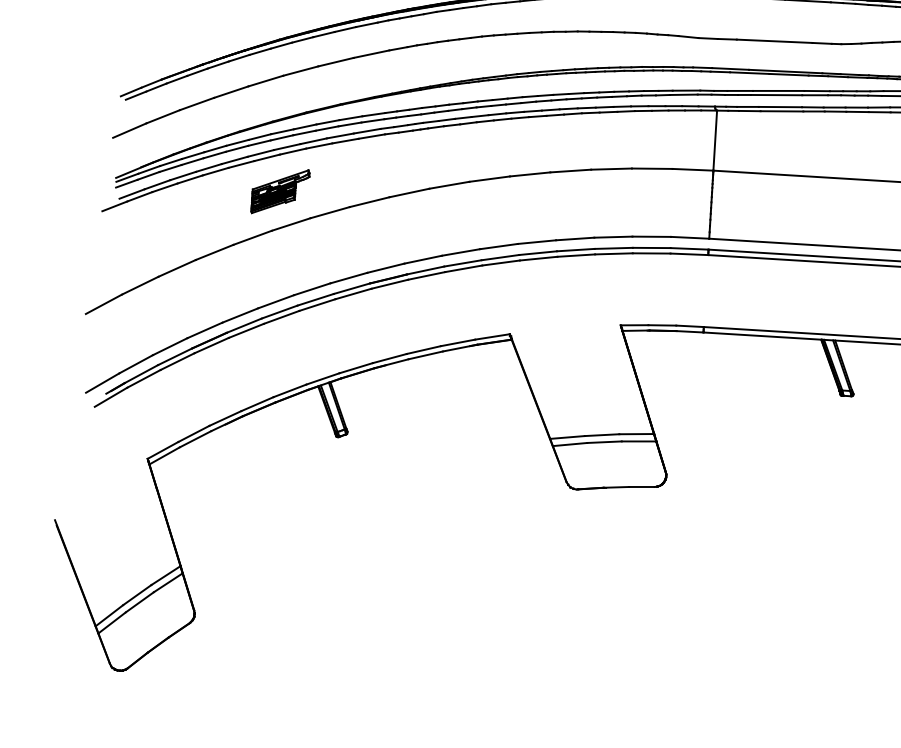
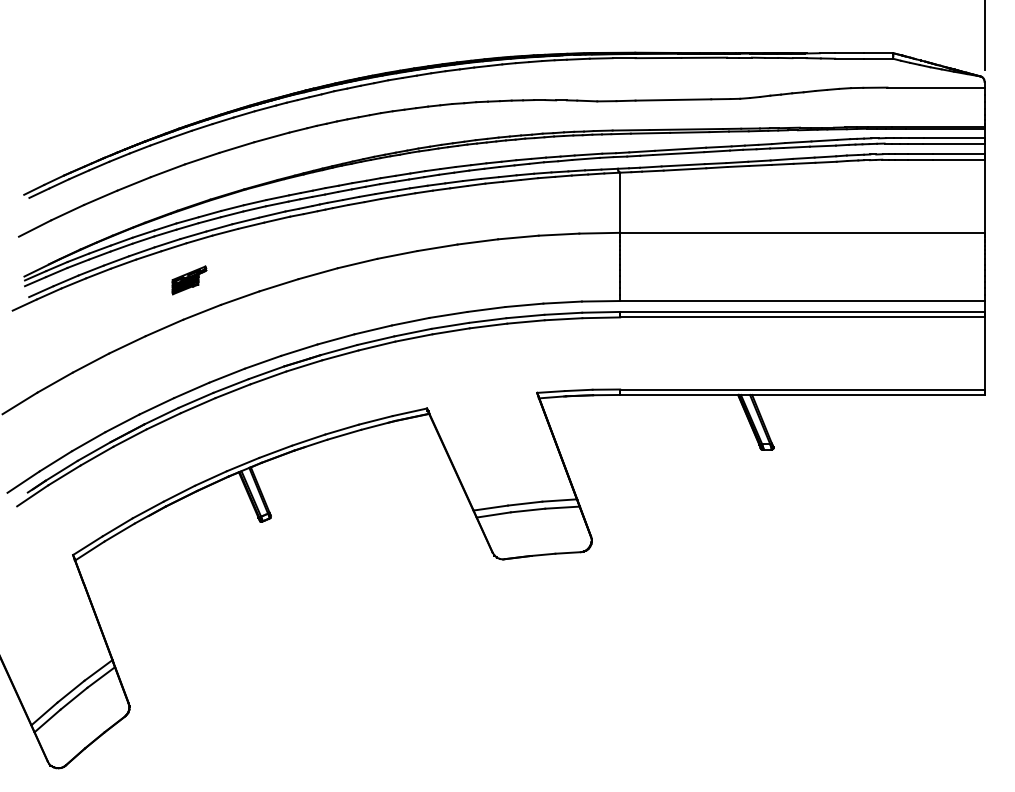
part: (280, 191) -> (189, 280), size x0.6

